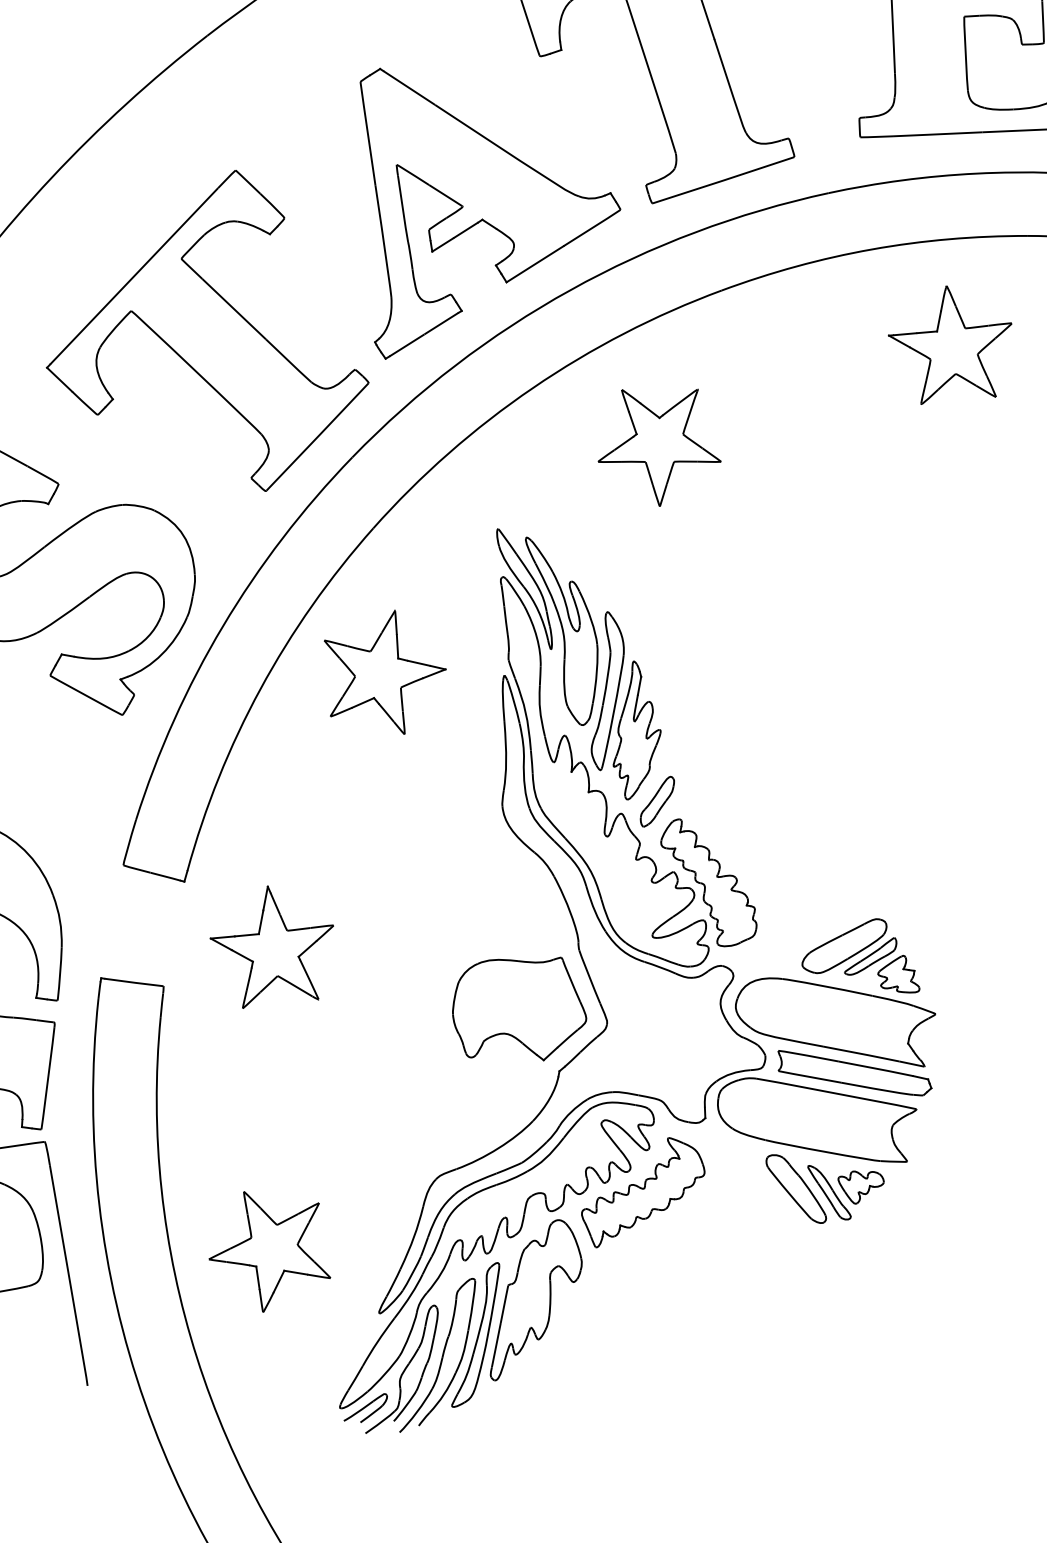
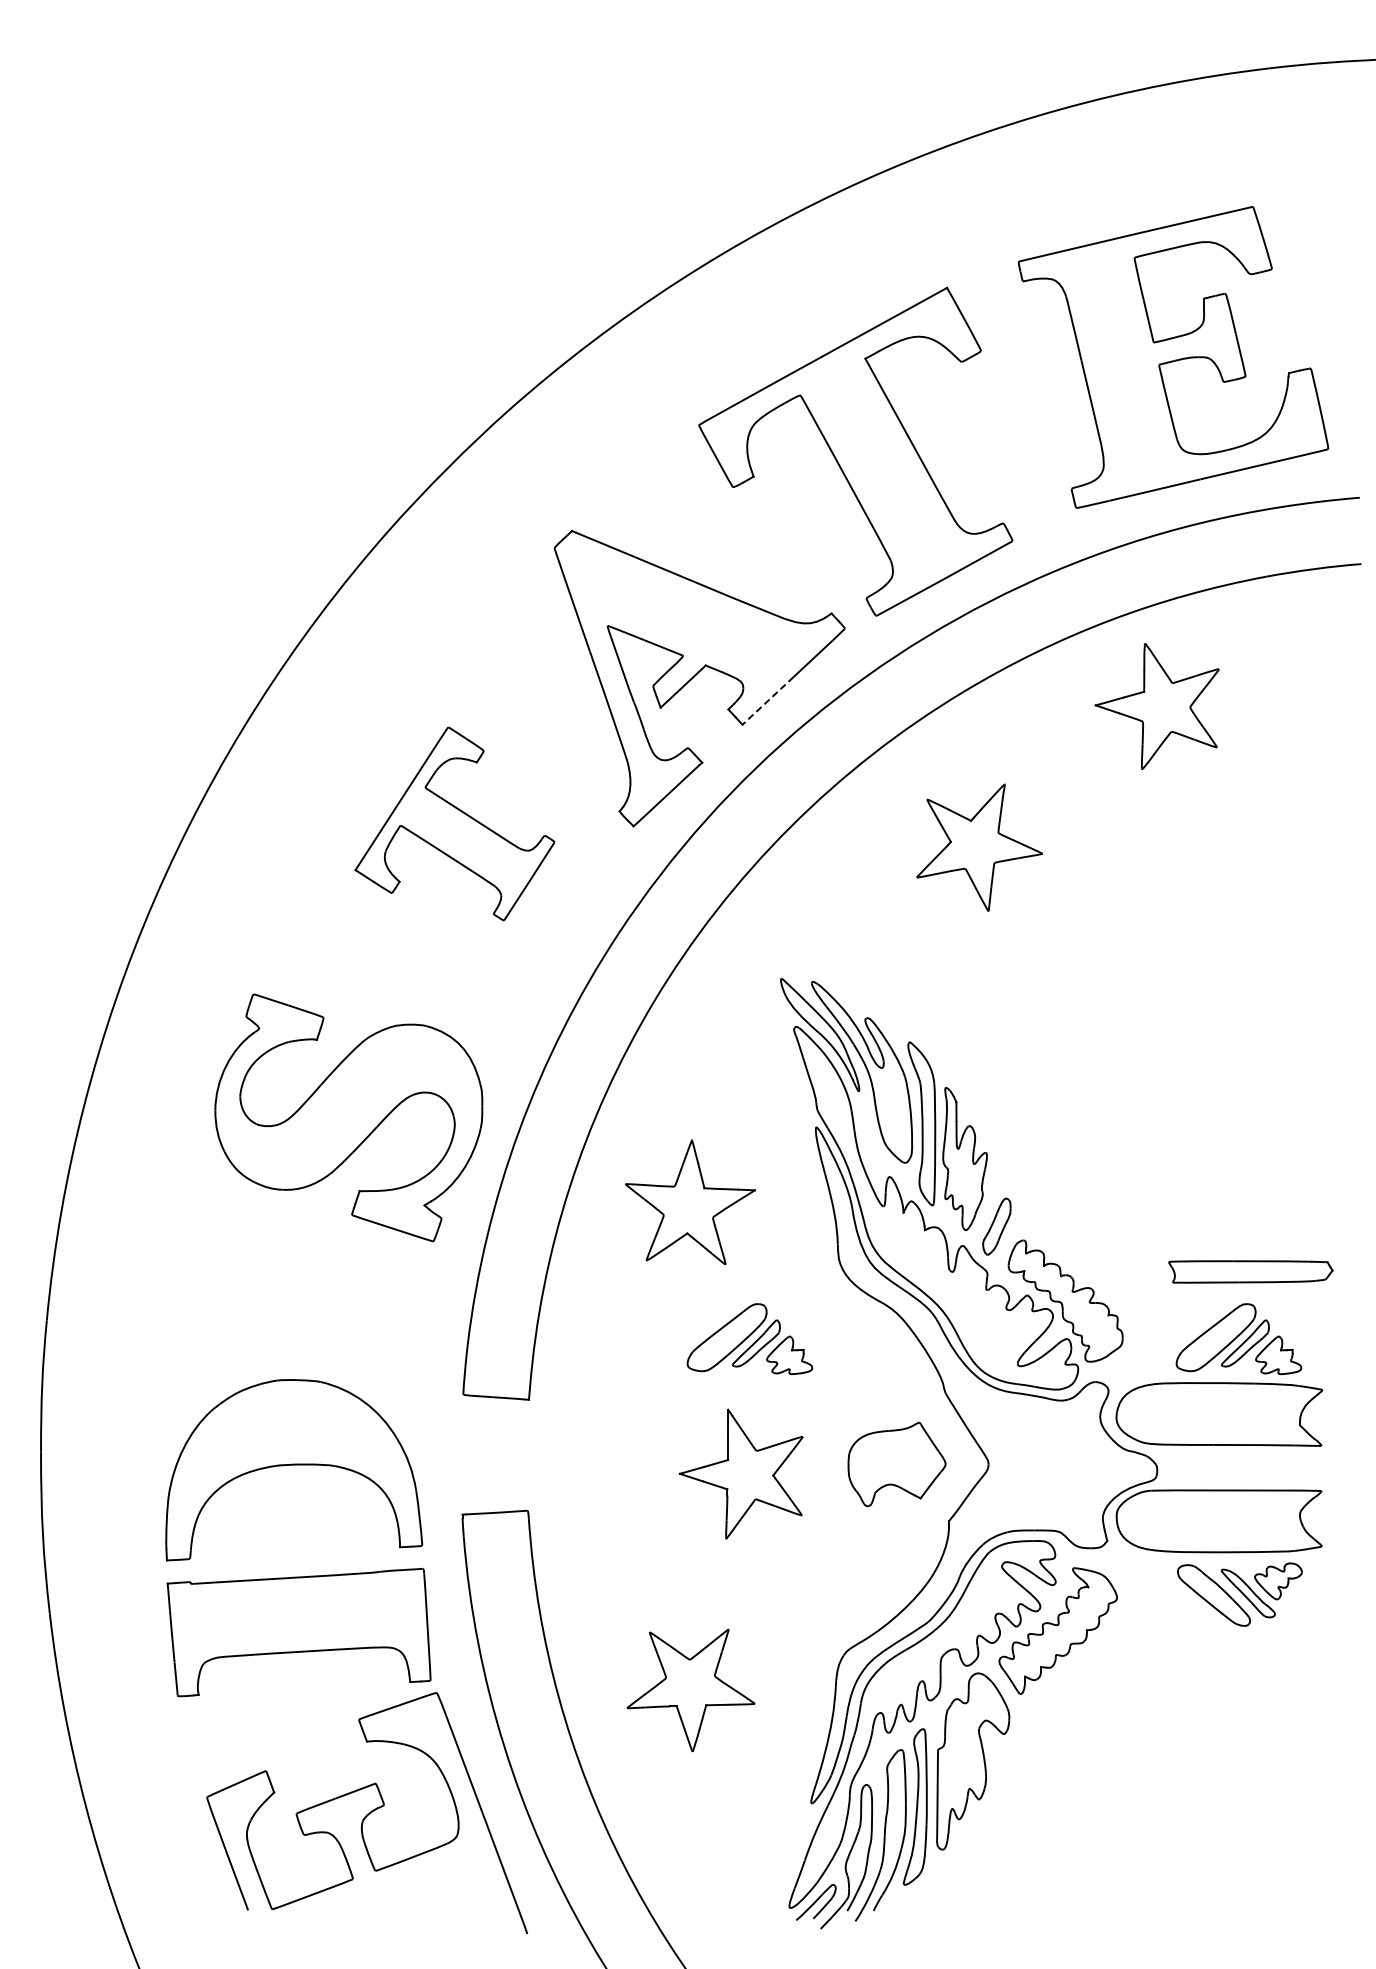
line: (535, 264) -> (768, 700), solid -> dashed
part: (216, 324) -> (454, 823), size x0.6
part: (946, 347) -> (1156, 706), moved
part: (662, 444) -> (979, 847), moved
part: (382, 669) -> (690, 1202), moved
part: (403, 864) -> (749, 1339), added
part: (268, 949) -> (740, 1473), moved
part: (519, 1008) -> (896, 1464), size x0.7
part: (853, 1074) -> (1250, 1271), moved
part: (272, 1254) -> (690, 1690), moved

